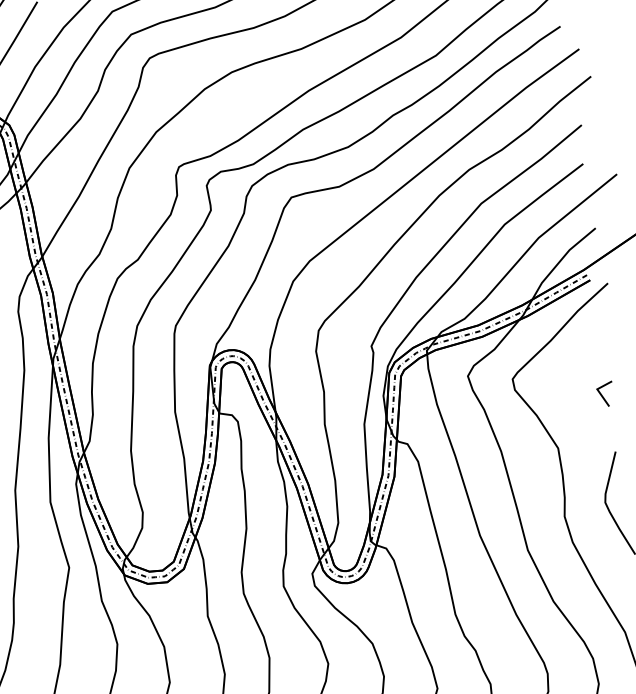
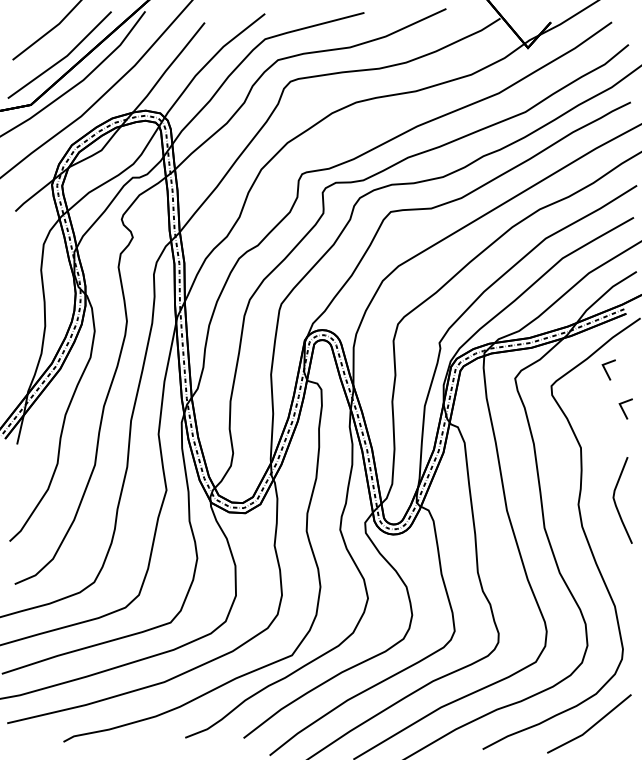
line: (575, 350) -> (606, 369), added

